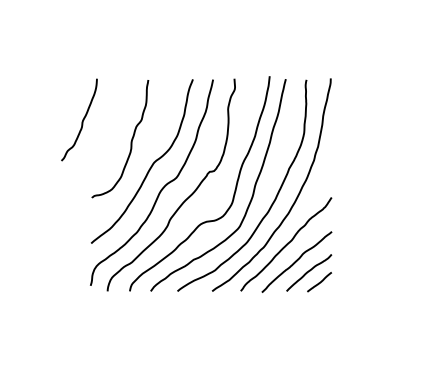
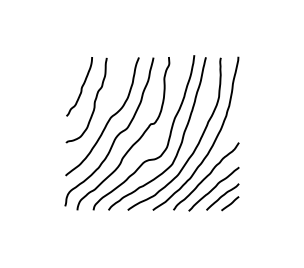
curve: (81, 121) -> (80, 87), moved

